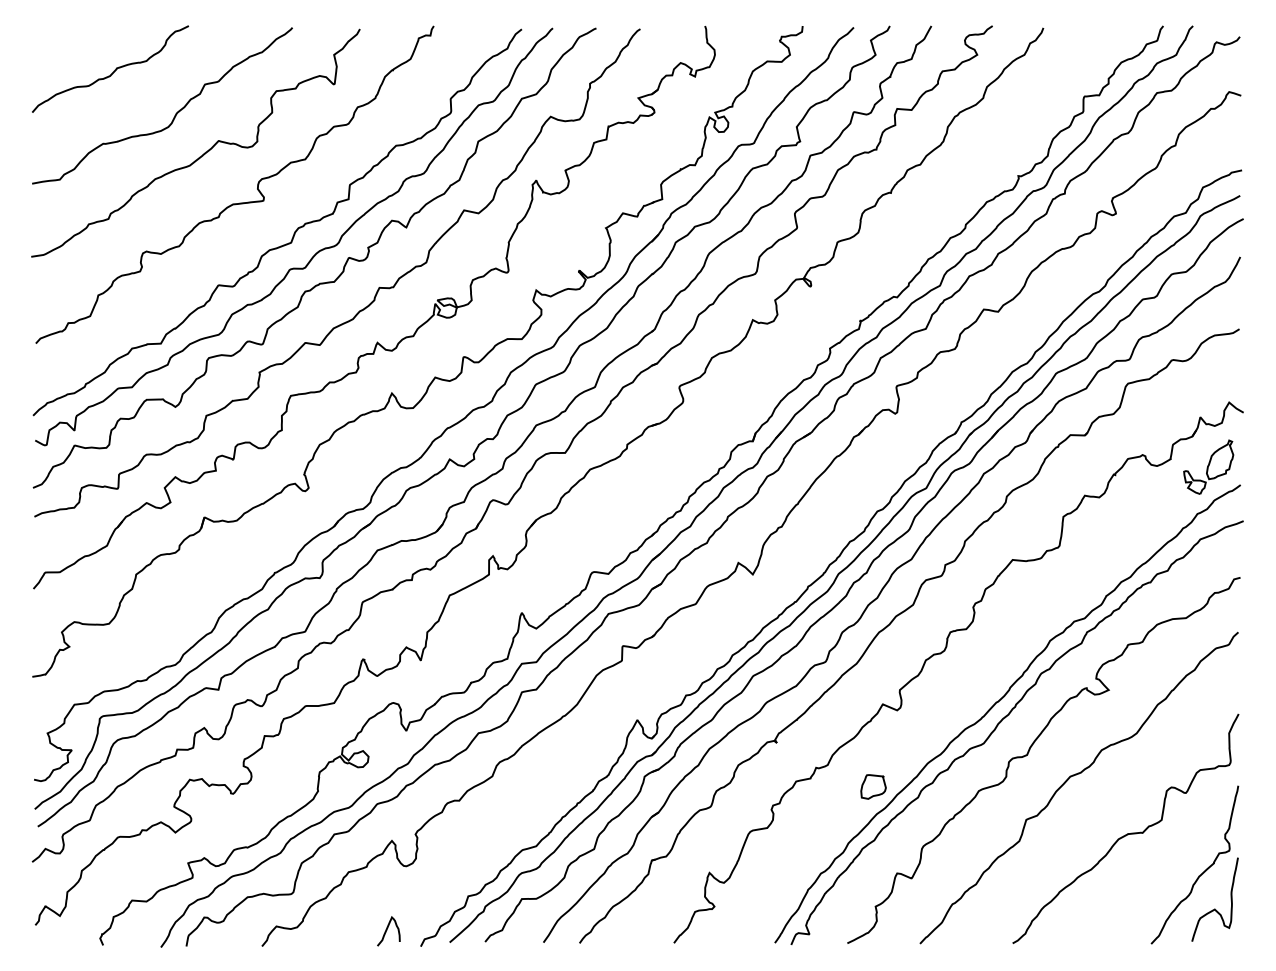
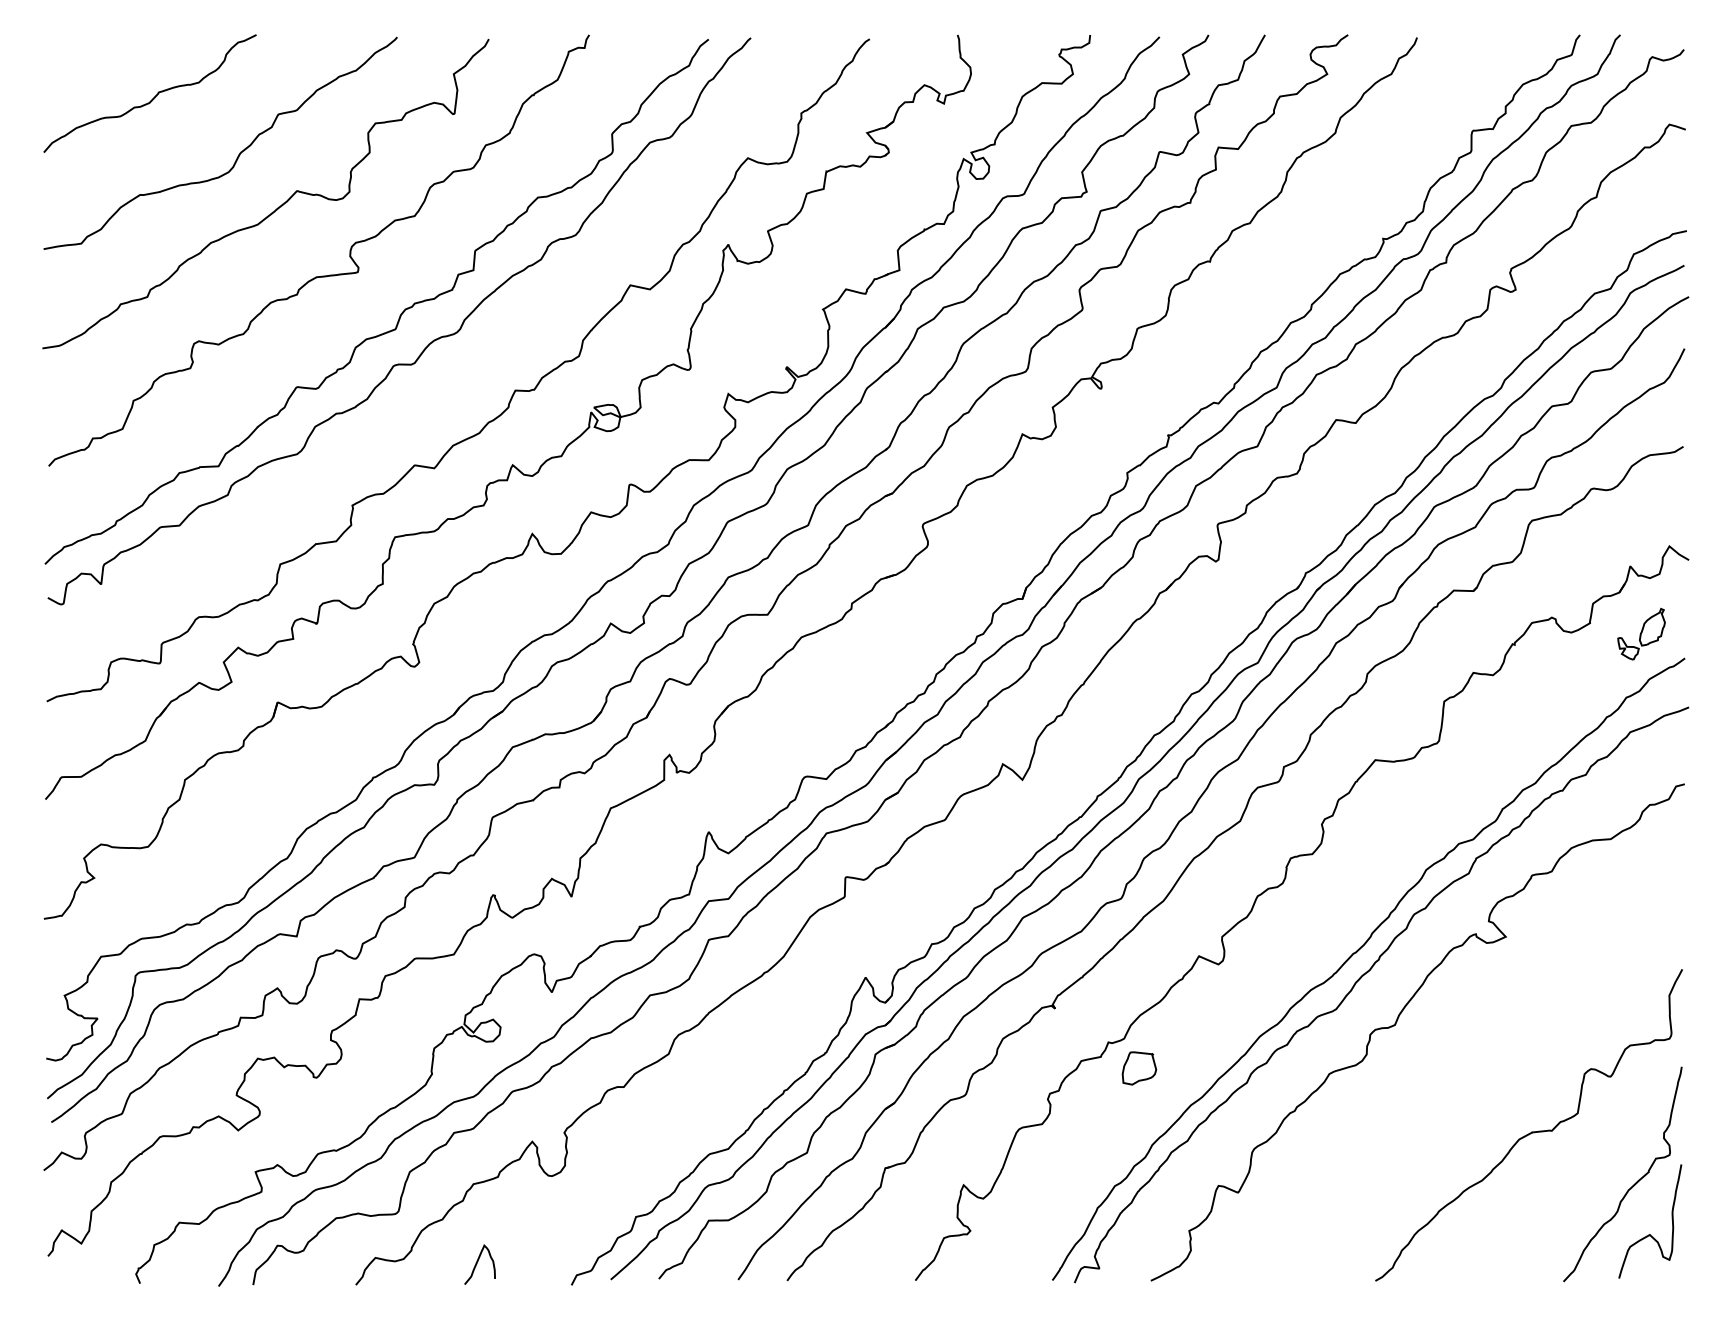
curve: (322, 282) -> (437, 383), removed
part: (1208, 467) -> (1641, 634), size x0.7
curve: (1074, 775) -> (1459, 1053), removed
part: (873, 787) -> (1139, 1068), moved
curve: (386, 931) -> (477, 1264), moved

